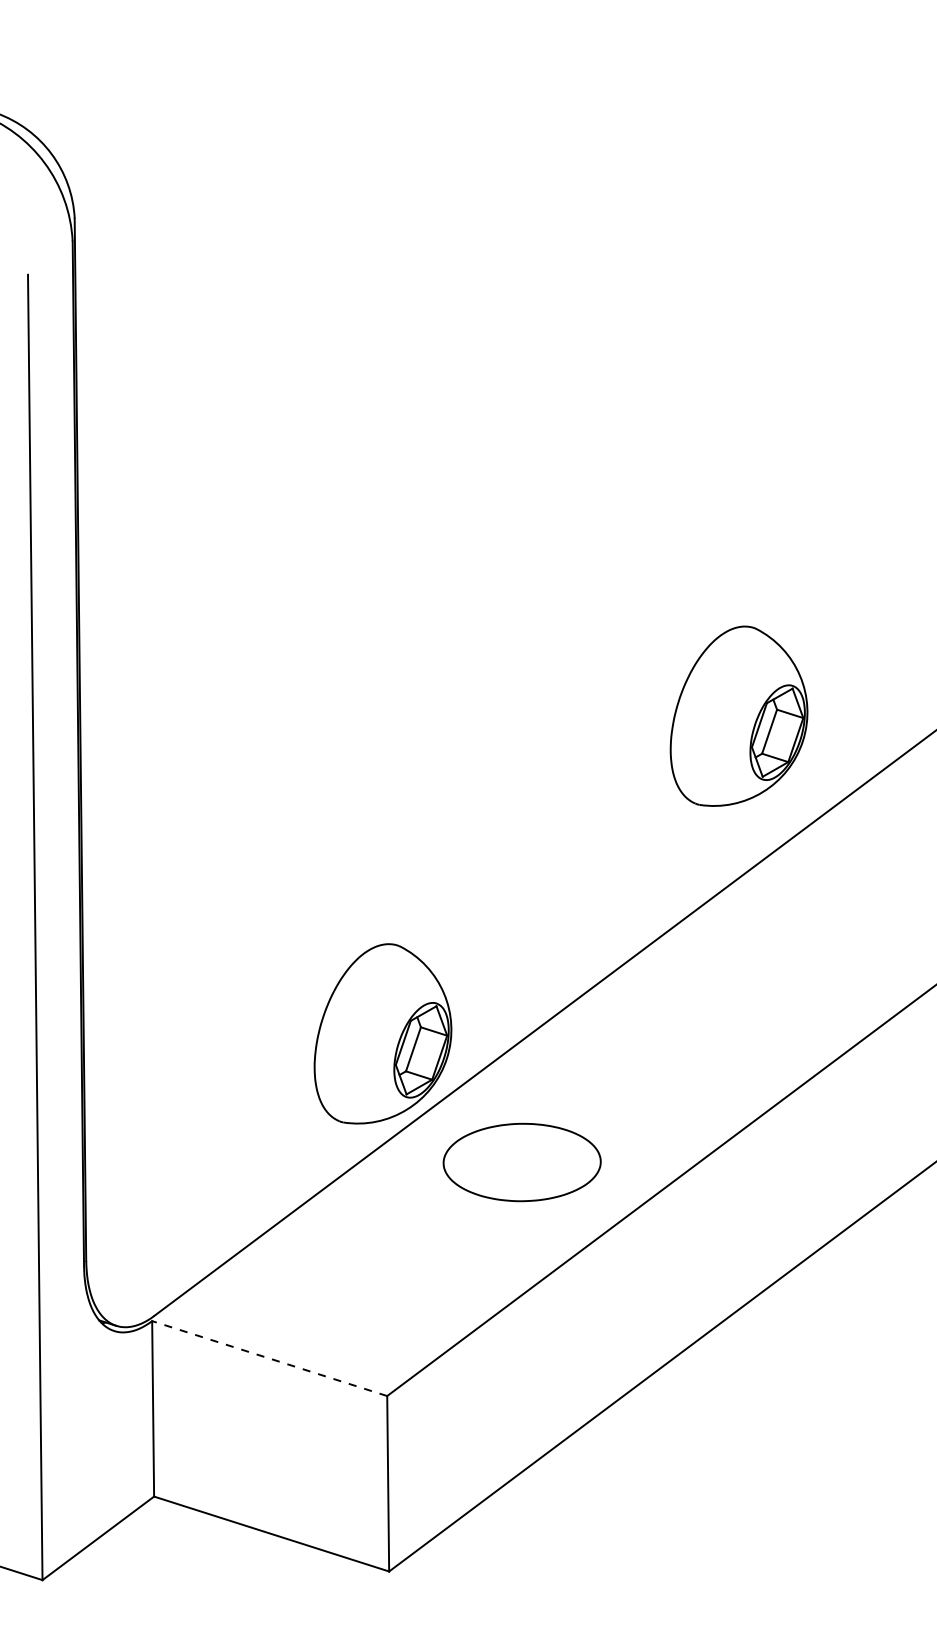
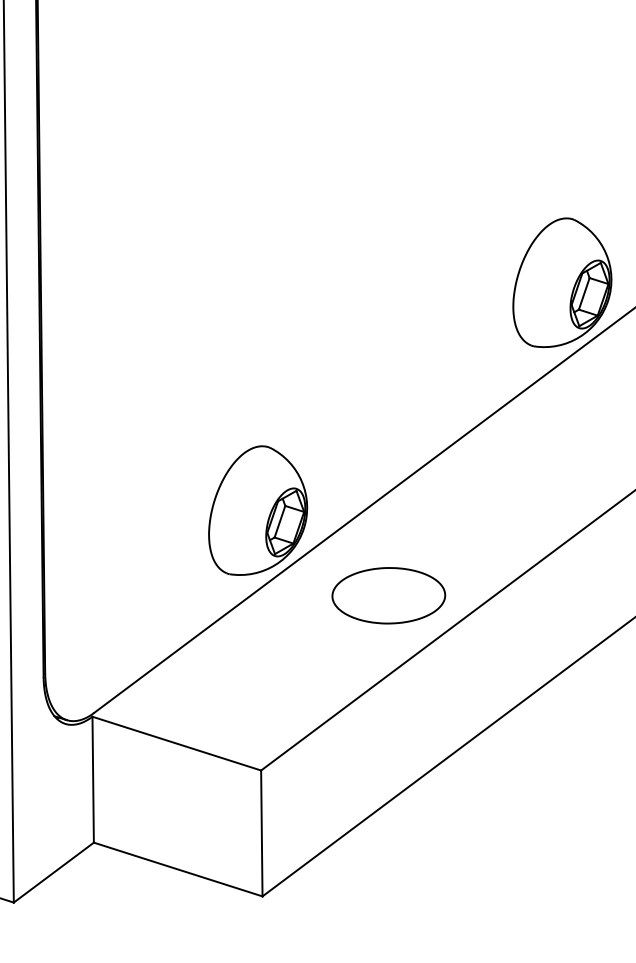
part: (738, 715) -> (561, 282), moved
part: (521, 1162) -> (388, 595), moved
line: (269, 1358) -> (176, 743), dashed -> solid

